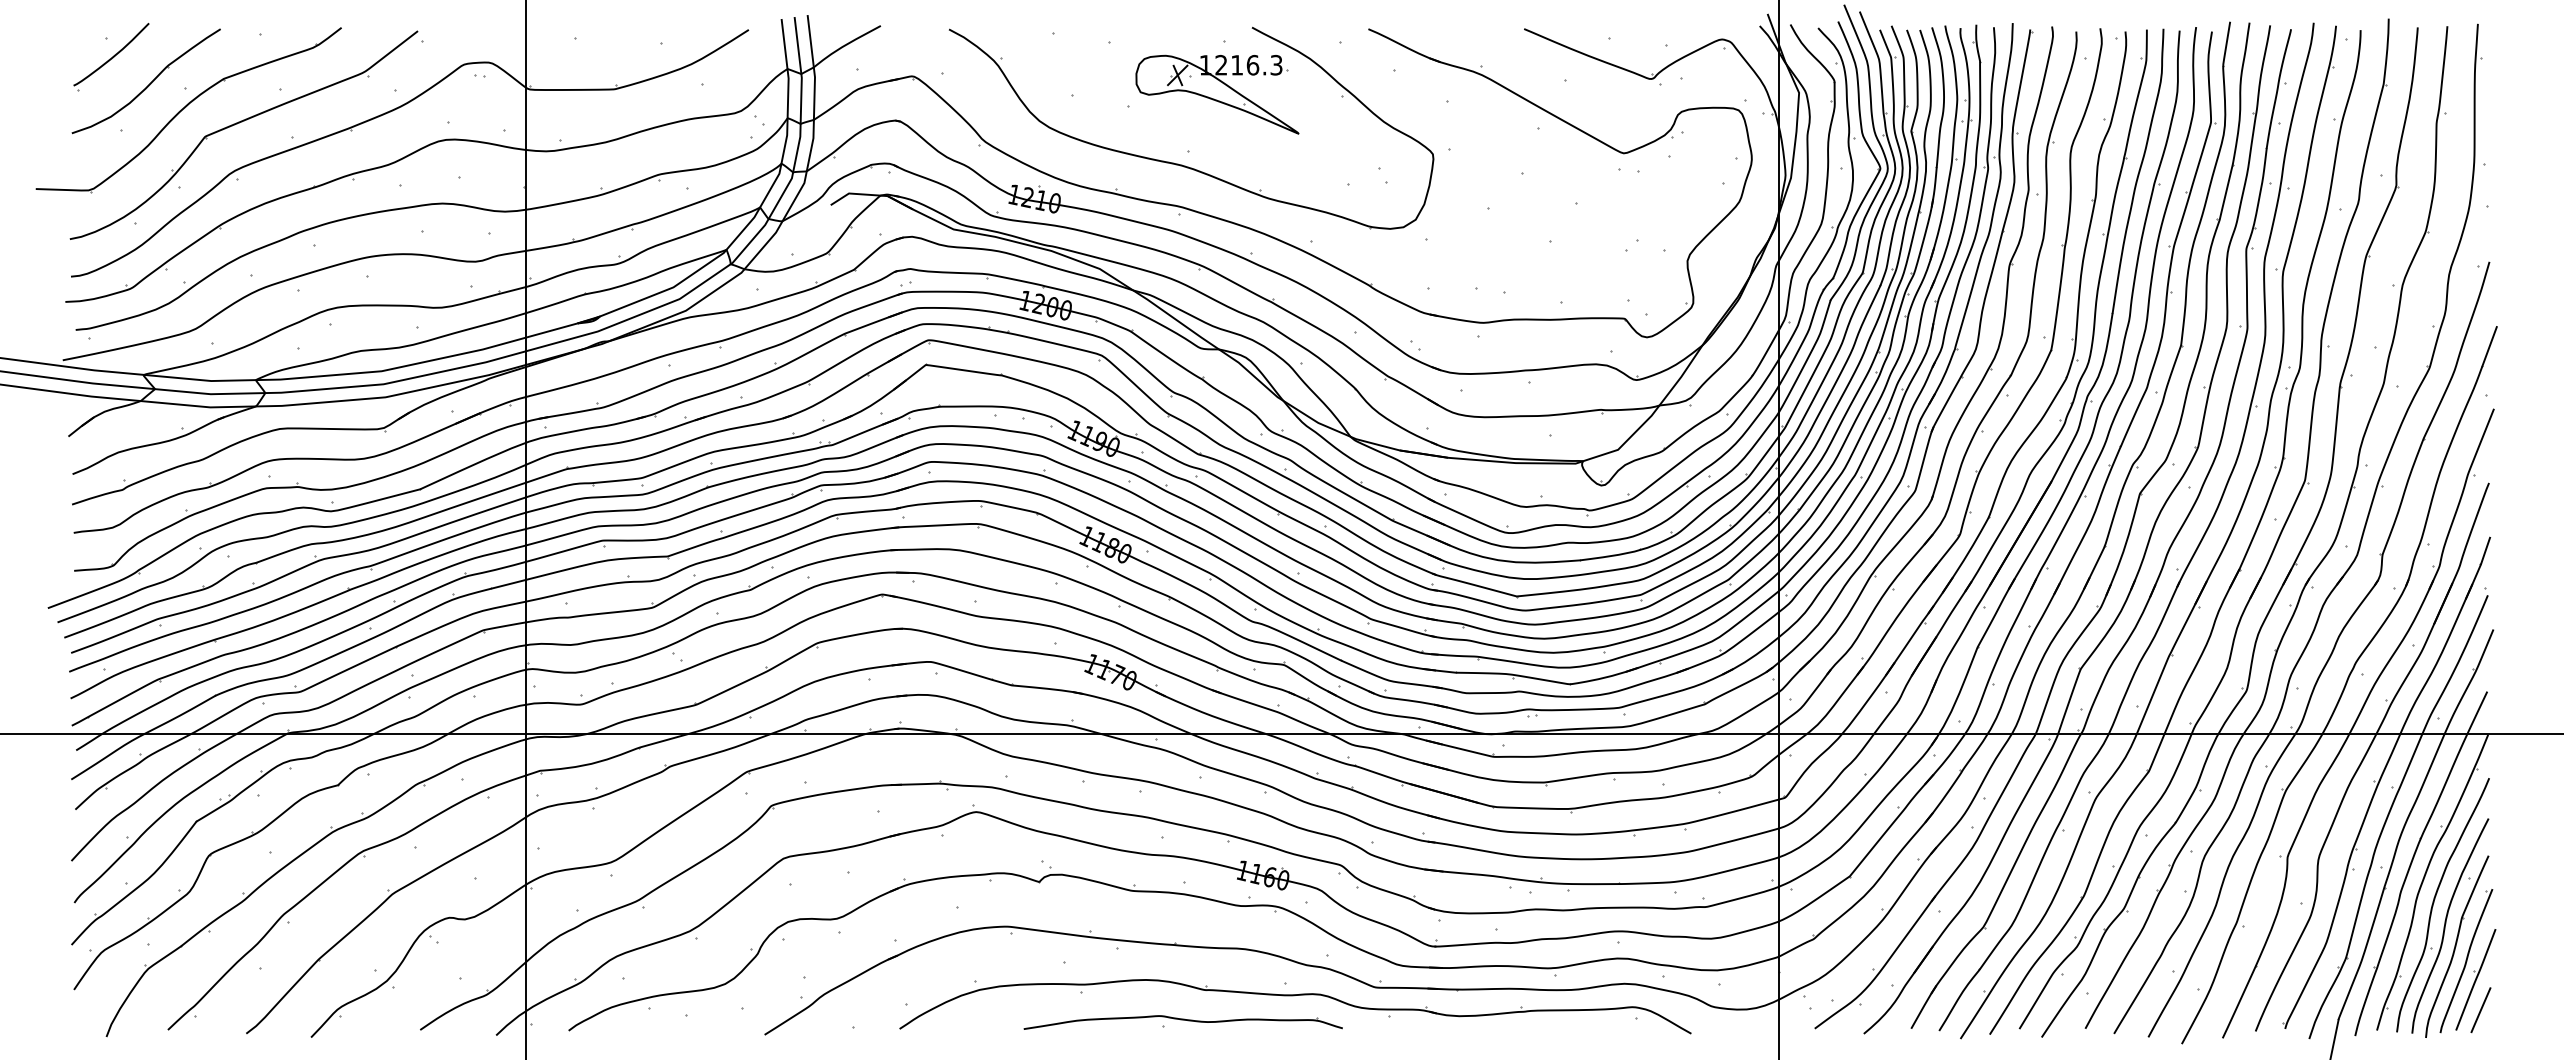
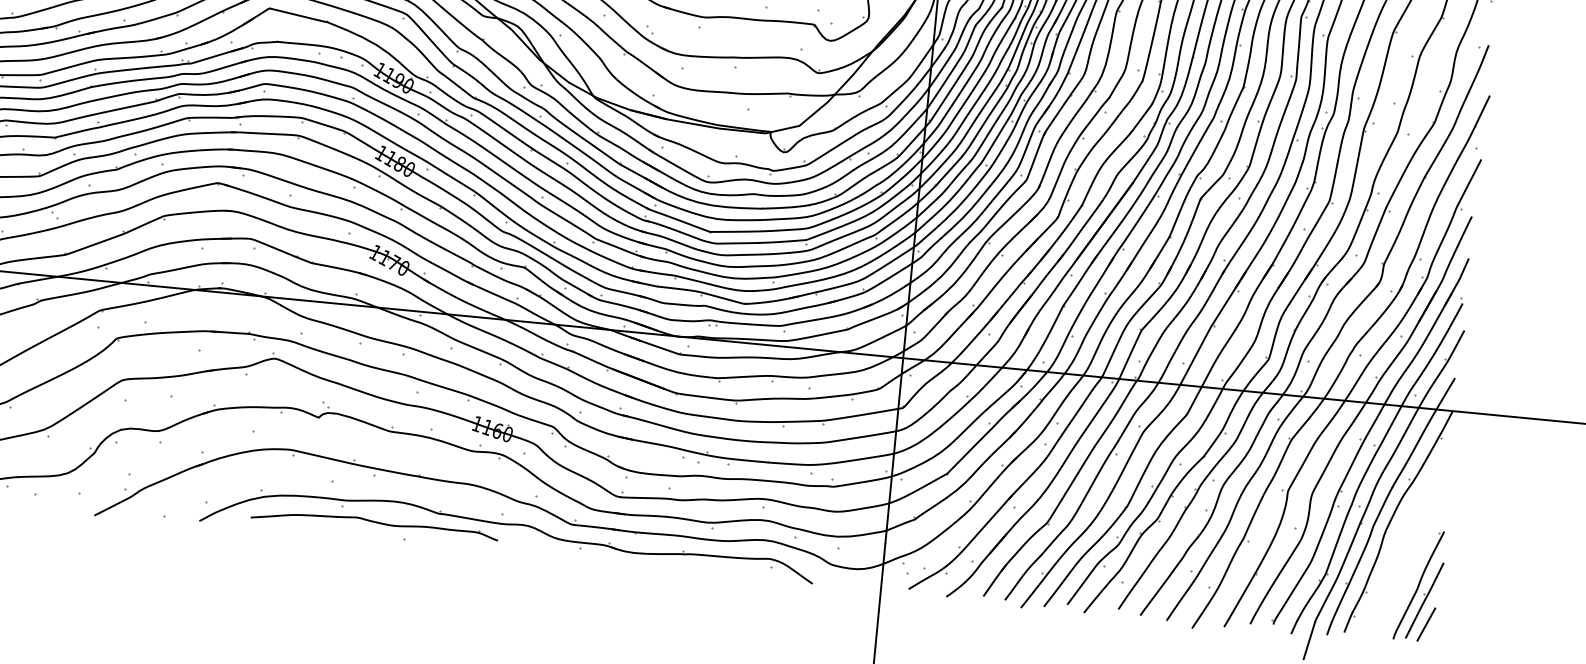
part: (2442, 907) -> (1404, 542), removed
part: (1182, 1022) -> (374, 524), moved

